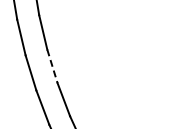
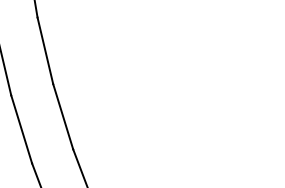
line: (52, 66) -> (63, 116), dashed -> solid

